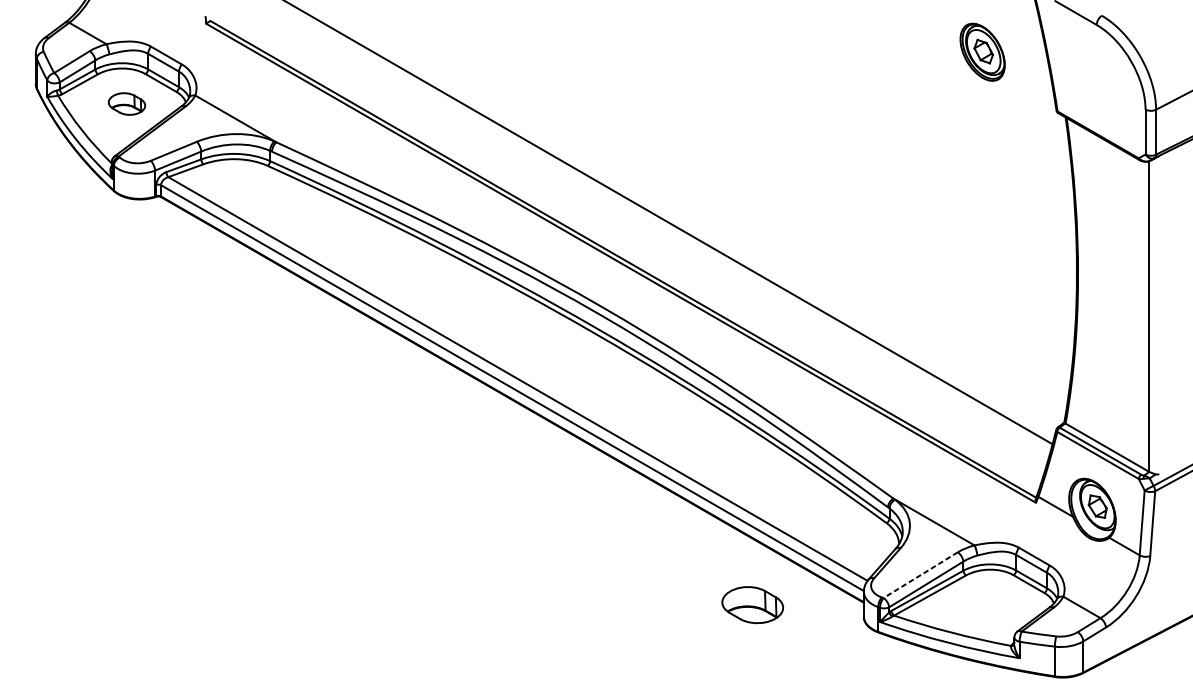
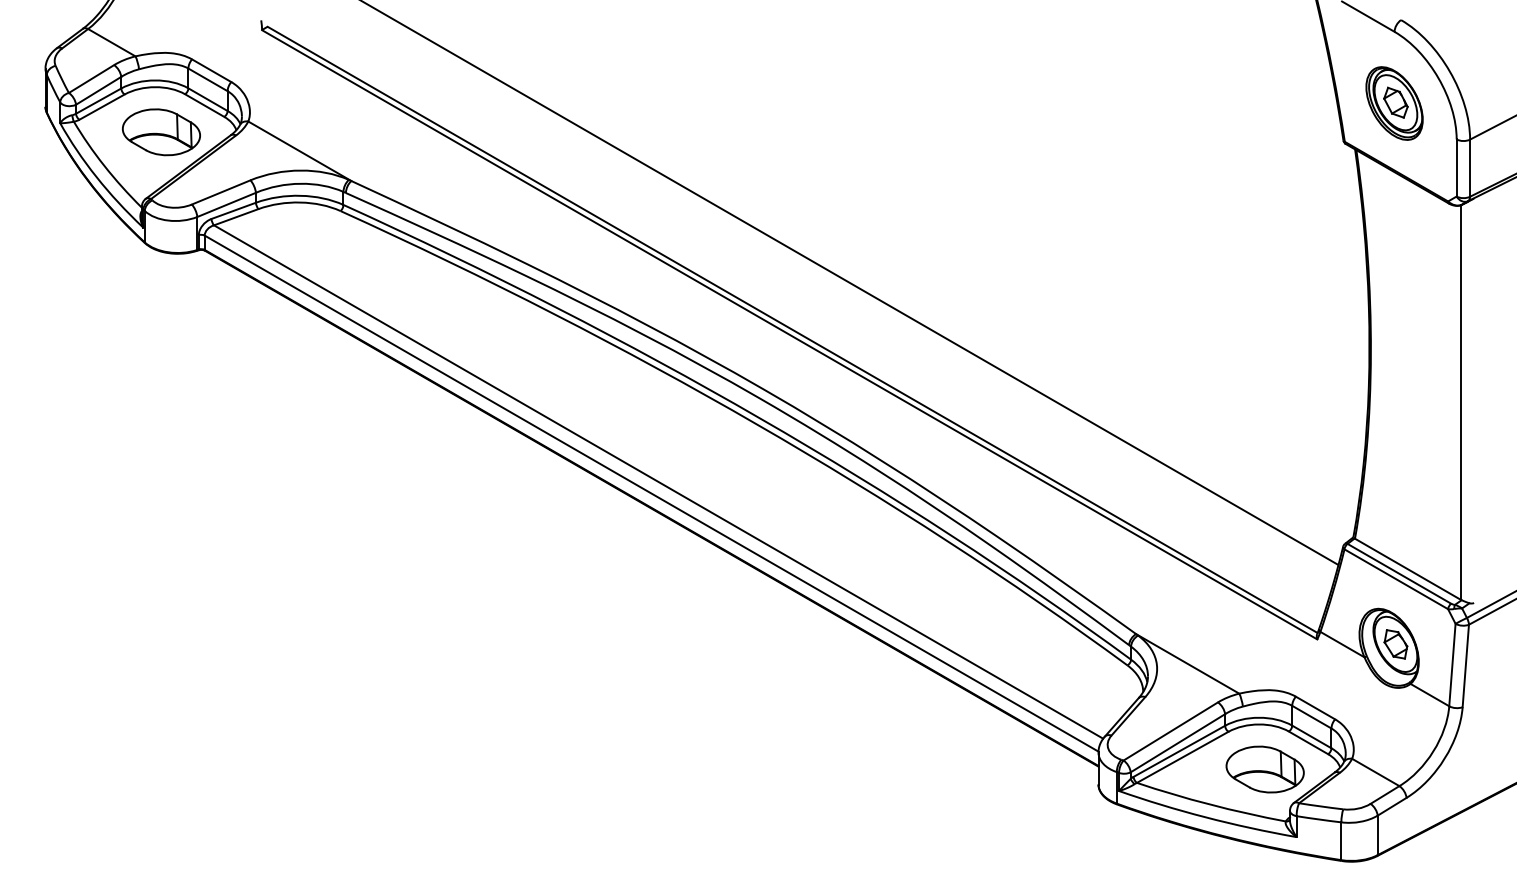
part: (982, 52) -> (1394, 103), moved
part: (127, 104) -> (161, 132), size x1.67
line: (920, 575) -> (1170, 731), dashed -> solid
part: (752, 605) -> (1264, 769), moved

